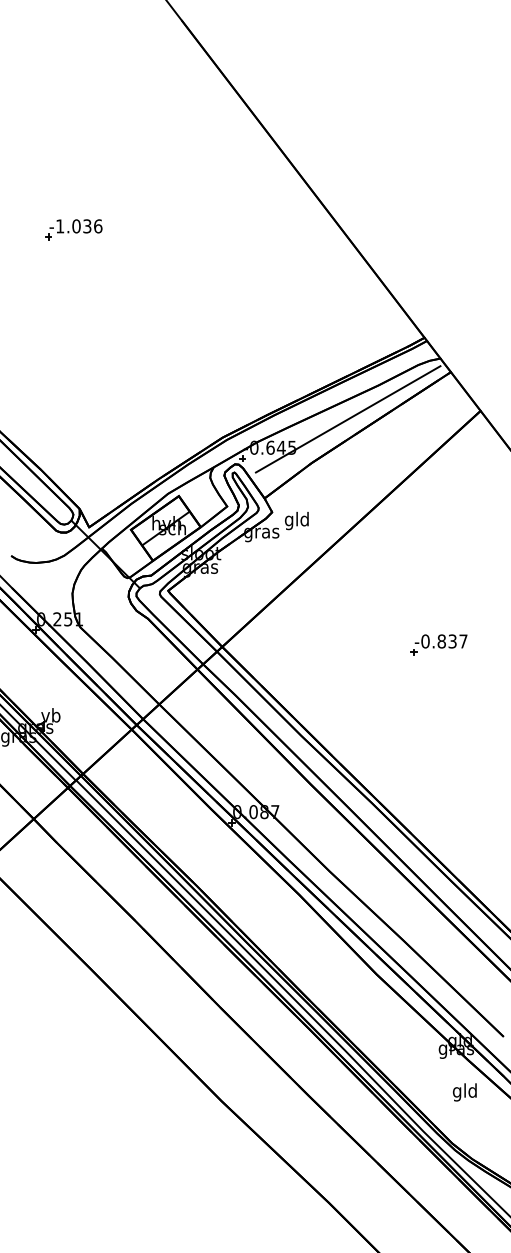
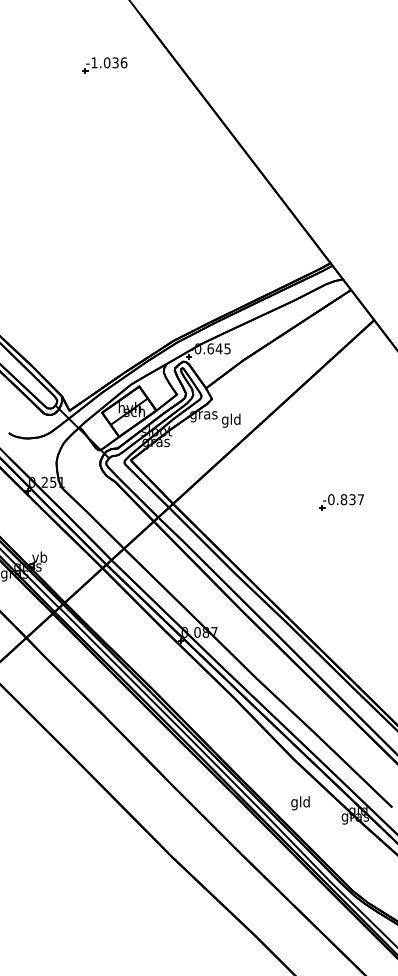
part: (73, 229) -> (104, 65), moved
line: (347, 419) -> (270, 326), removed
text: (296, 521) -> (230, 421), moved
text: (464, 1092) -> (300, 803), moved

